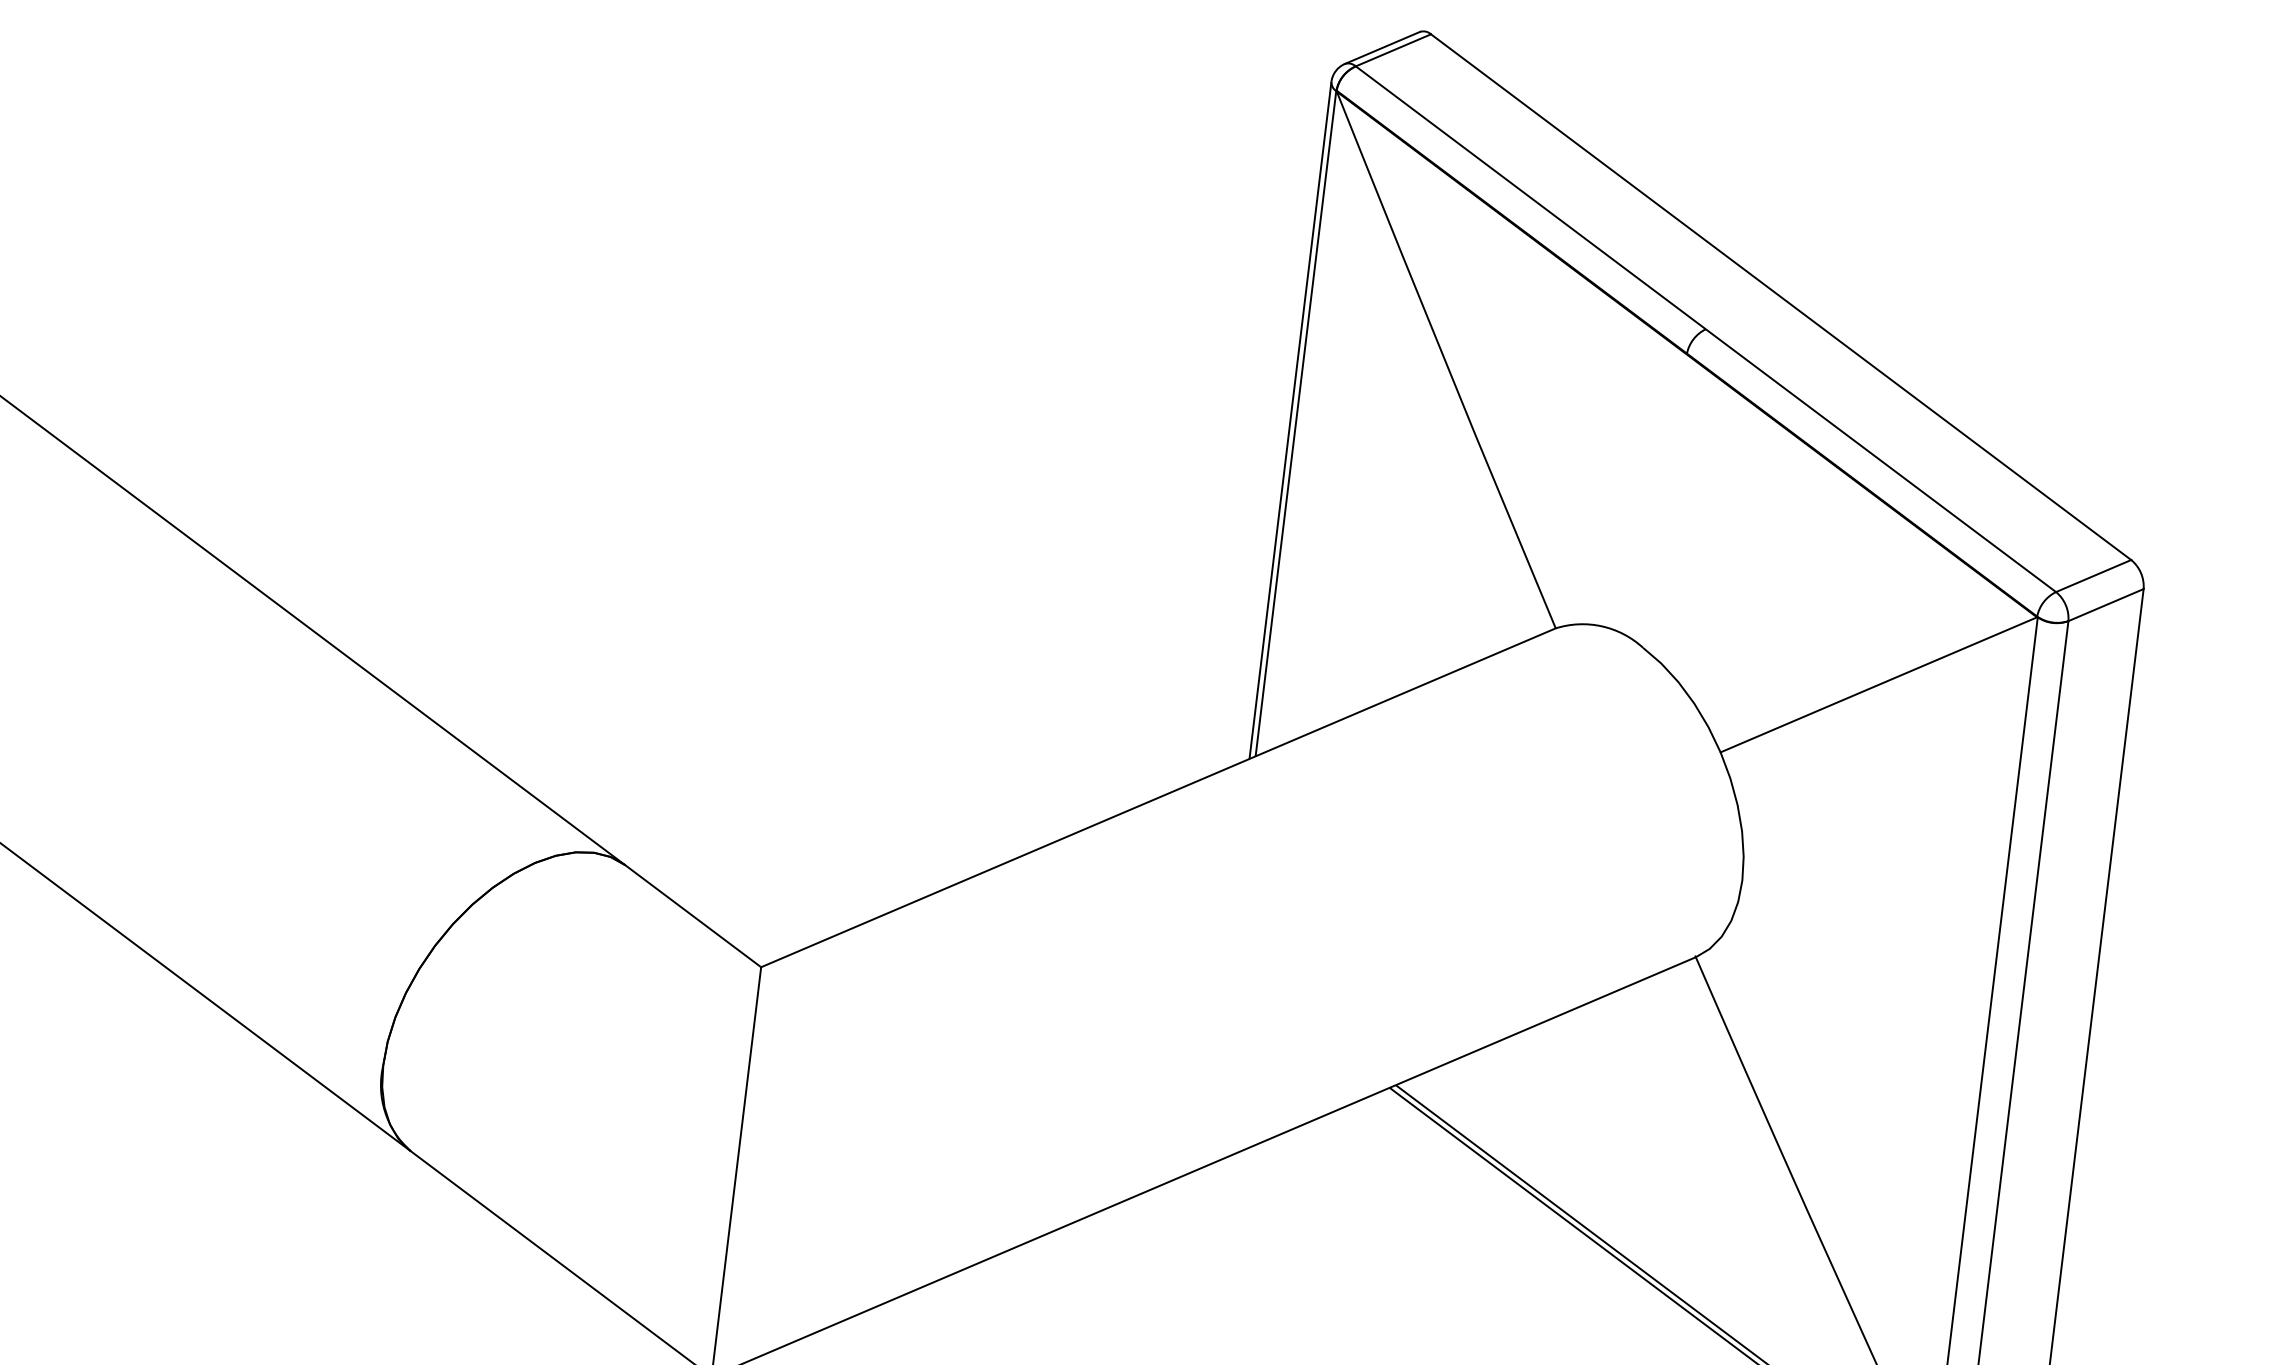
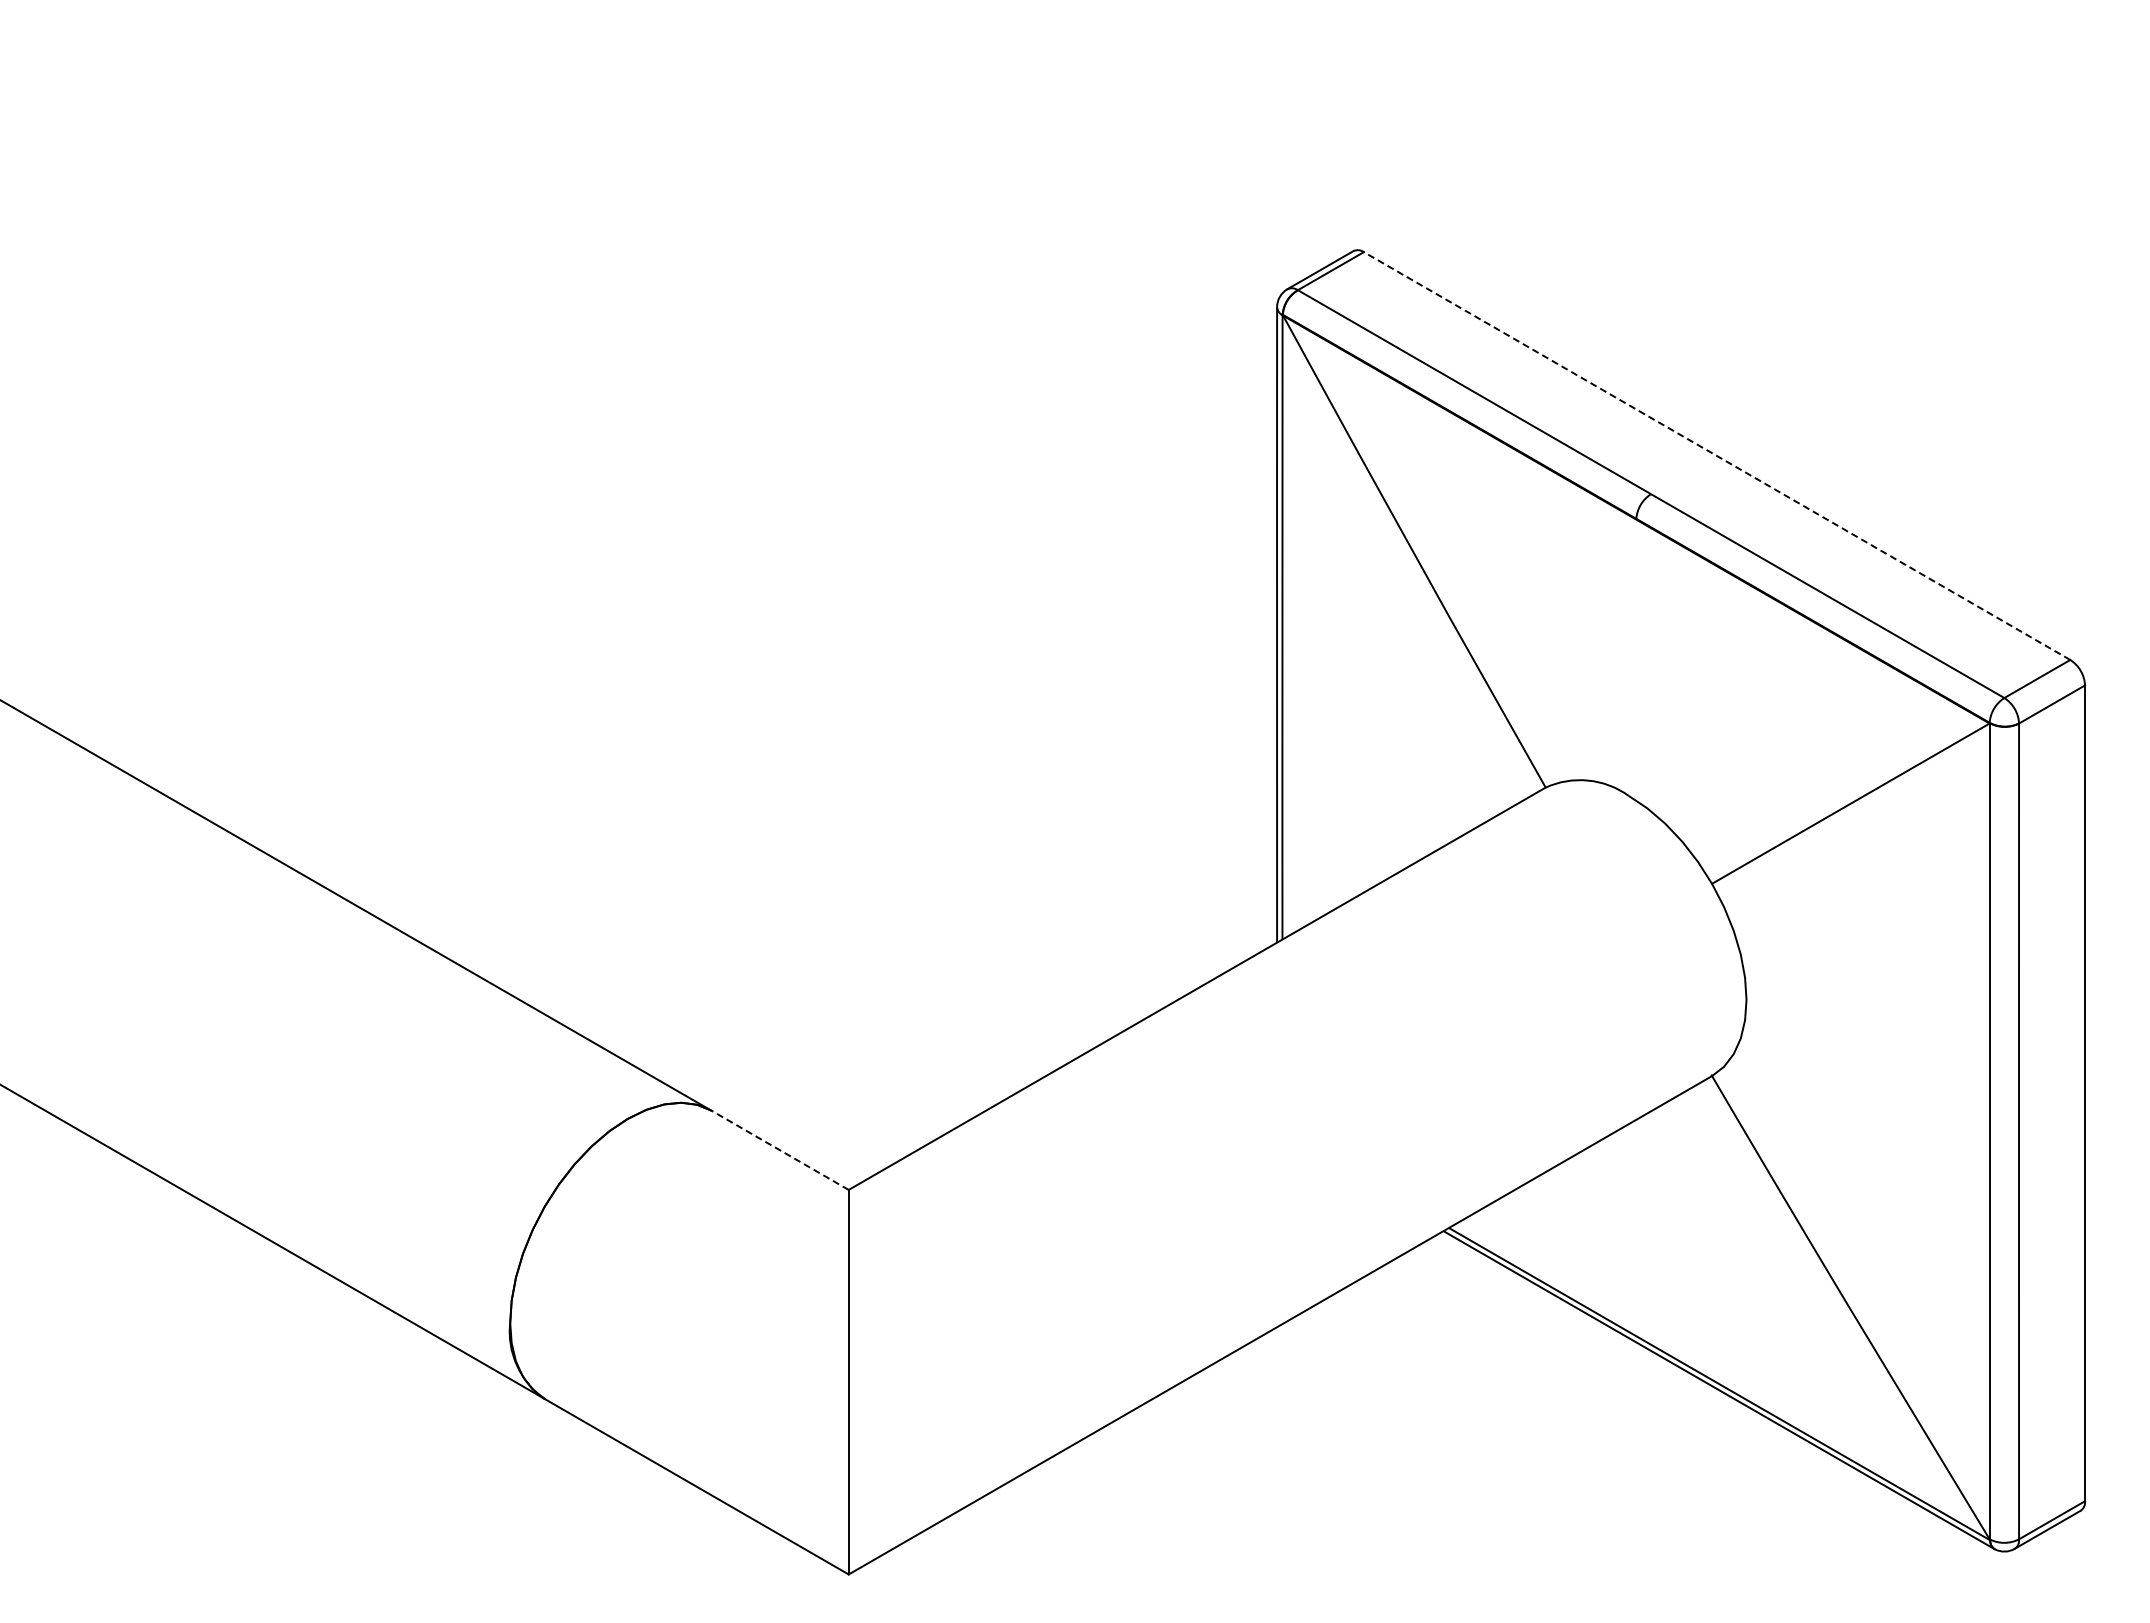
line: (1781, 297) -> (1717, 456), solid -> dashed
line: (692, 915) -> (779, 1149), solid -> dashed

